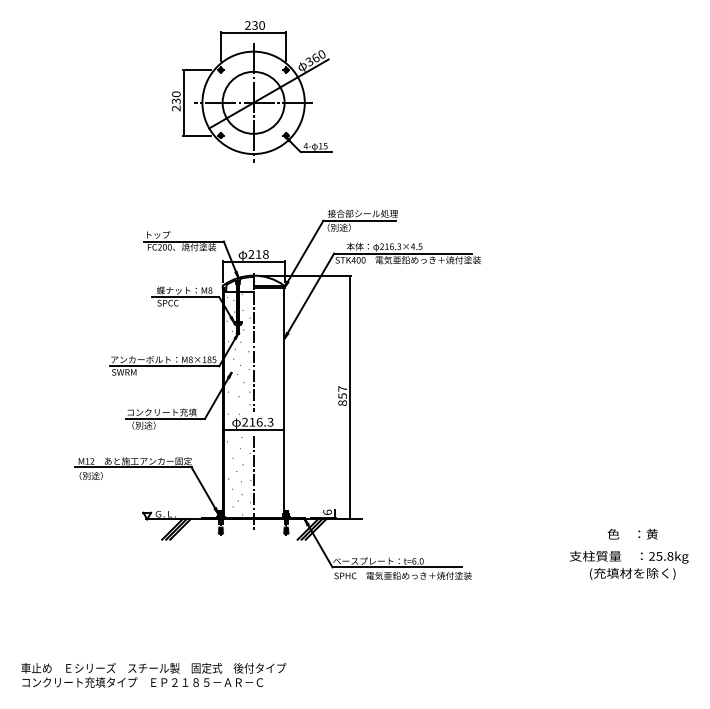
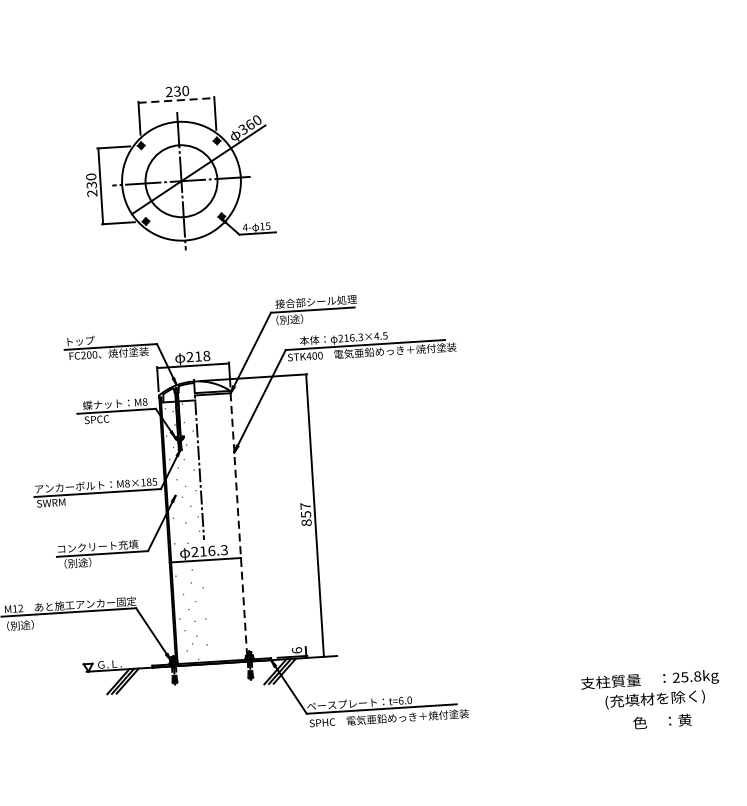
line: (253, 33) -> (176, 100), solid -> dashed
line: (284, 401) -> (239, 525), solid -> dashed
line: (253, 483) -> (209, 622), removed
text: (632, 533) -> (662, 720), moved

